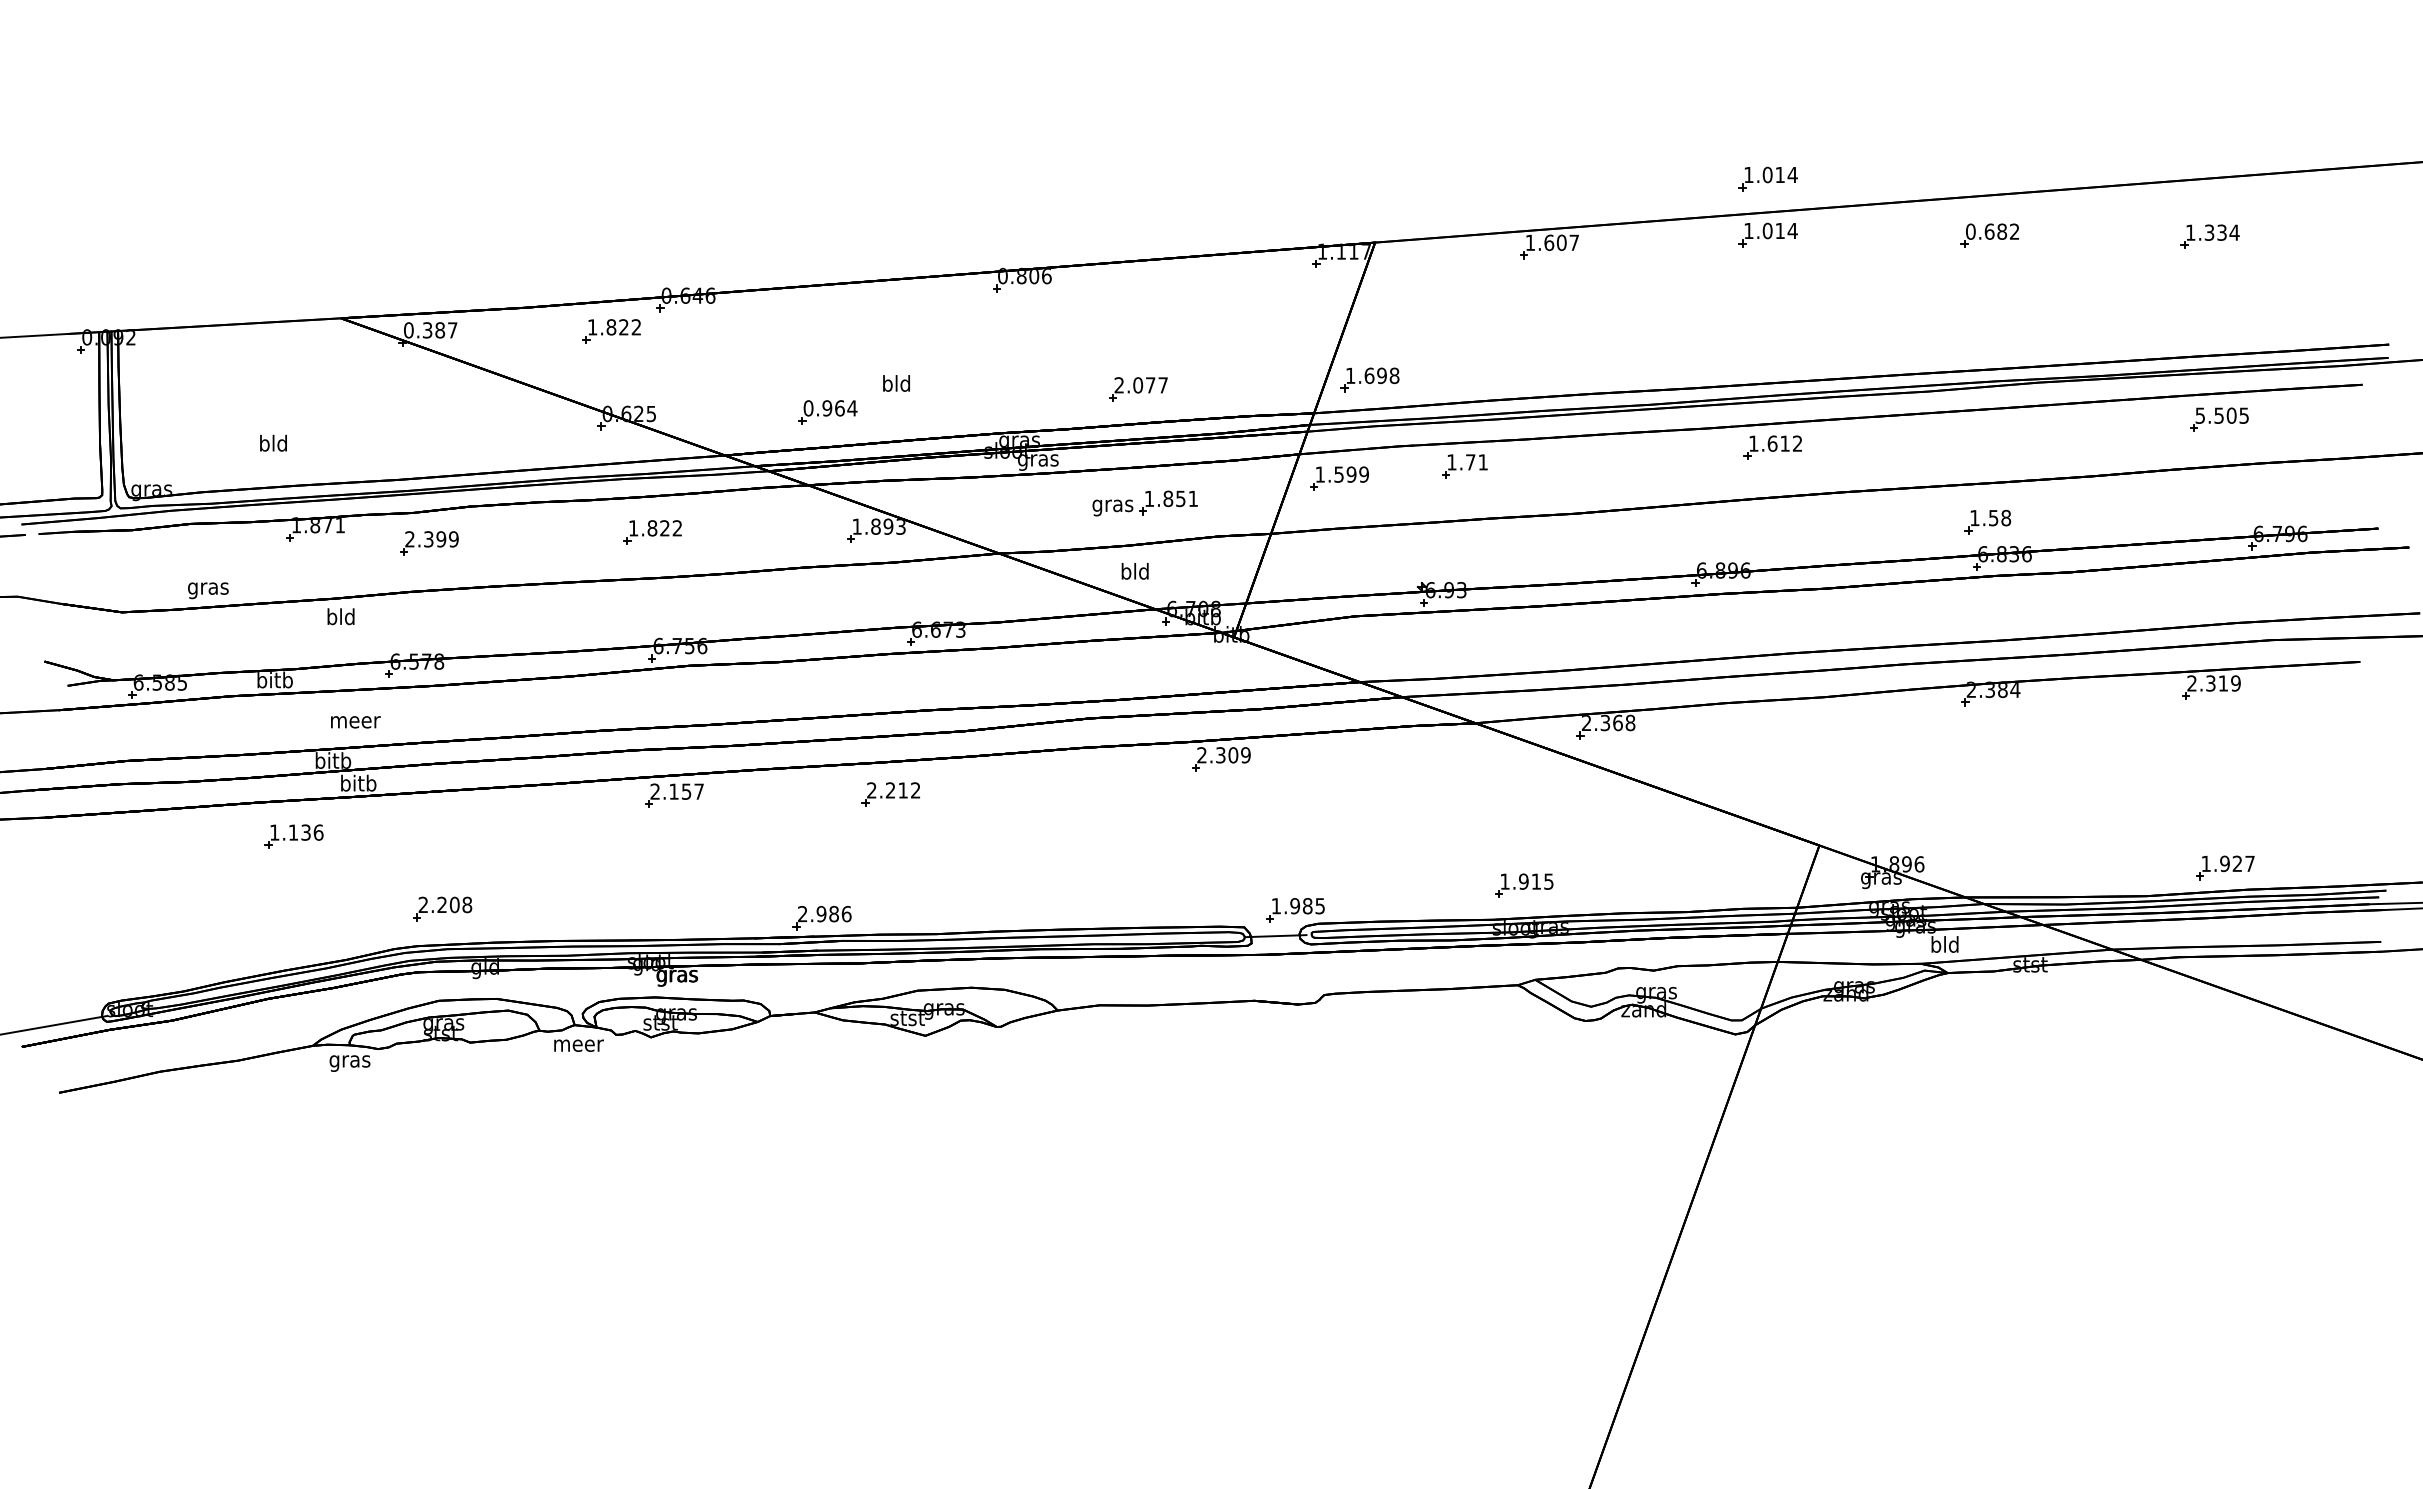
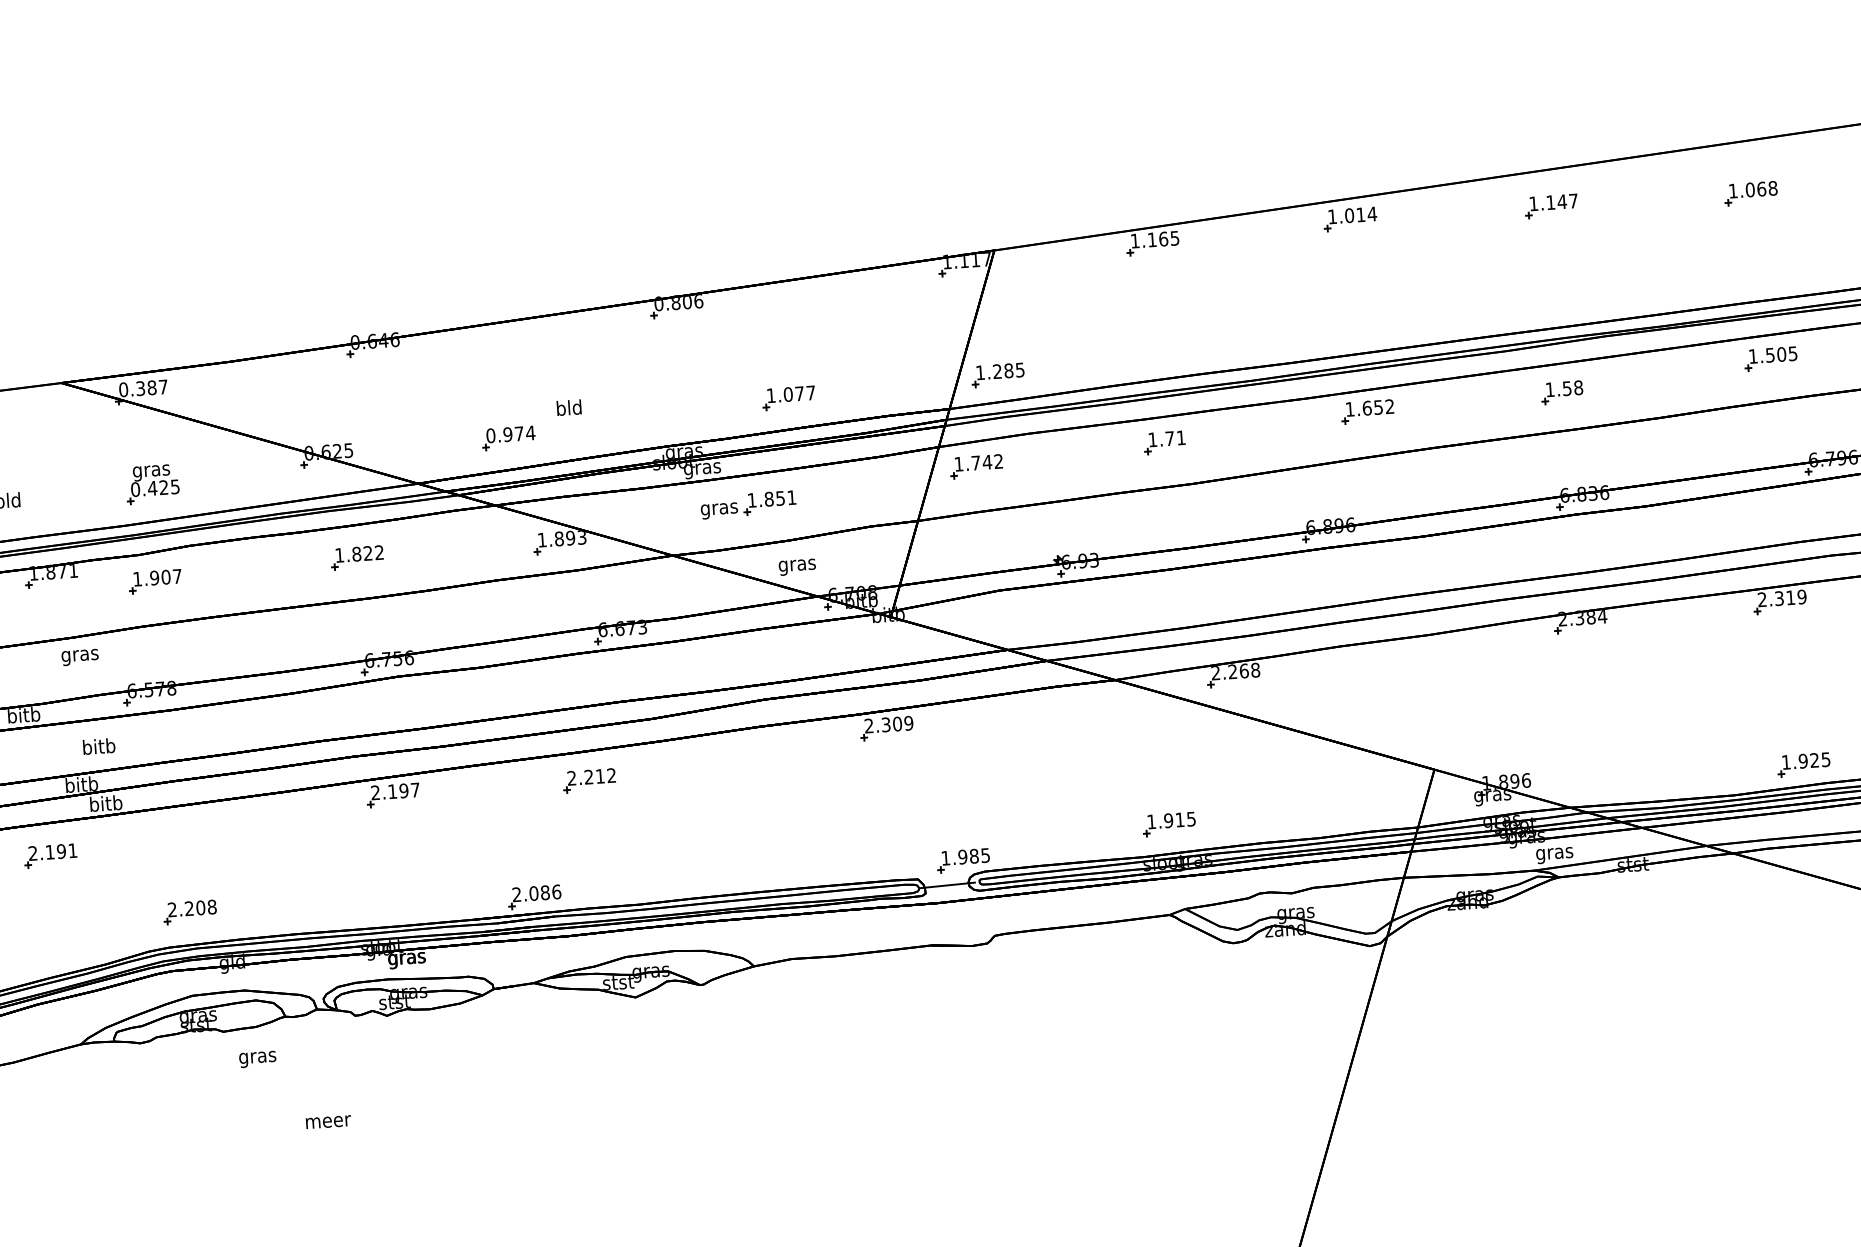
part: (1767, 178) -> (1346, 168), removed
text: (1992, 231) -> (1553, 202), 0.682 -> 1.147
text: (2221, 232) -> (1761, 188), 1.334 -> 1.068
text: (1561, 242) -> (1163, 238), 1.607 -> 1.165
part: (611, 331) -> (307, 378), removed
text: (1381, 375) -> (1008, 370), 1.698 -> 1.285
text: (1118, 385) -> (770, 395), 2.077 -> 1.077
text: (839, 408) -> (518, 434), 0.964 -> 0.974
text: (2199, 415) -> (1752, 356), 5.505 -> 1.505
part: (433, 436) -> (152, 484), added
text: (1784, 443) -> (1377, 407), 1.612 -> 1.652
part: (1464, 466) -> (1164, 442), moved
text: (1351, 474) -> (987, 462), 1.599 -> 1.742
part: (1144, 503) -> (747, 504), moved
part: (1987, 521) -> (1561, 392), moved
text: (431, 539) -> (157, 577), 2.399 -> 1.907
text: (1134, 573) -> (796, 565), bld -> gras
text: (340, 618) -> (79, 655), bld -> gras
text: (355, 719) -> (99, 745), meer -> bitb
text: (1605, 723) -> (1232, 672), 2.368 -> 2.268
text: (686, 791) -> (403, 790), 2.157 -> 2.197
text: (296, 832) -> (52, 852), 1.136 -> 2.191
text: (2249, 864) -> (1825, 760), 1.927 -> 1.925
text: (821, 914) -> (533, 893), 2.986 -> 2.086
text: (1944, 946) -> (1554, 853), bld -> gras
text: (578, 1045) -> (328, 1121), moved
text: (349, 1063) -> (257, 1059), moved

